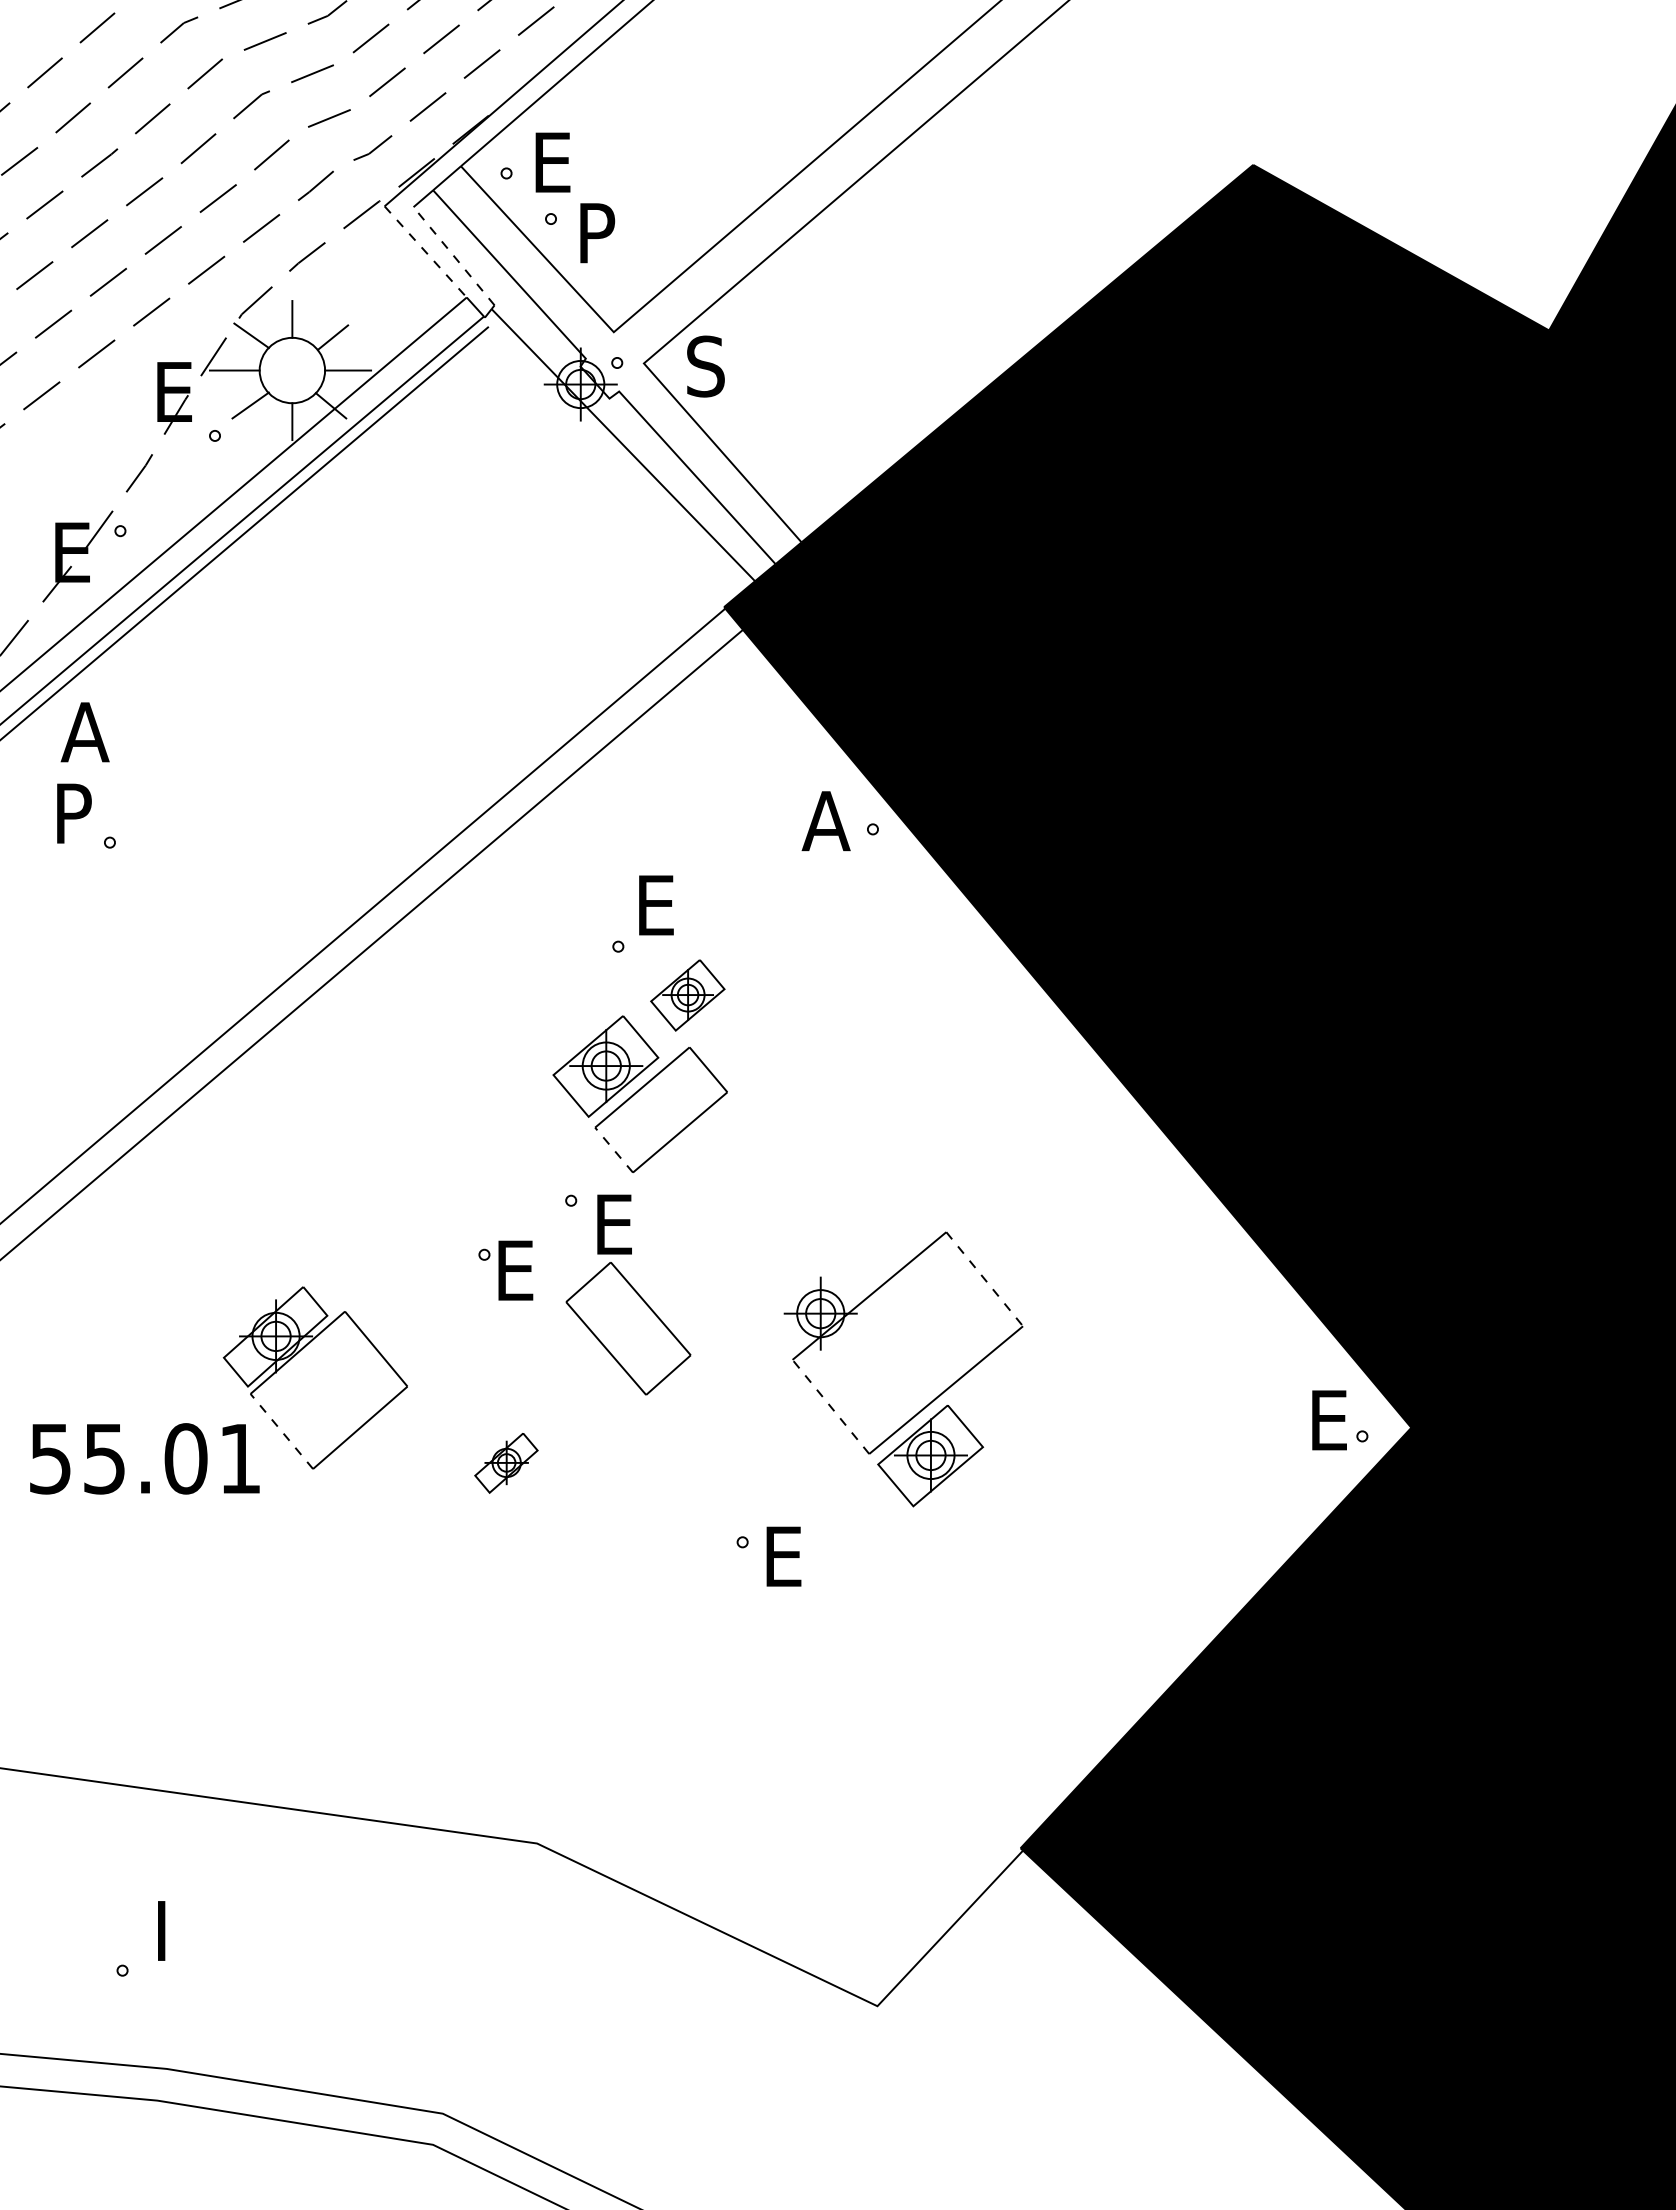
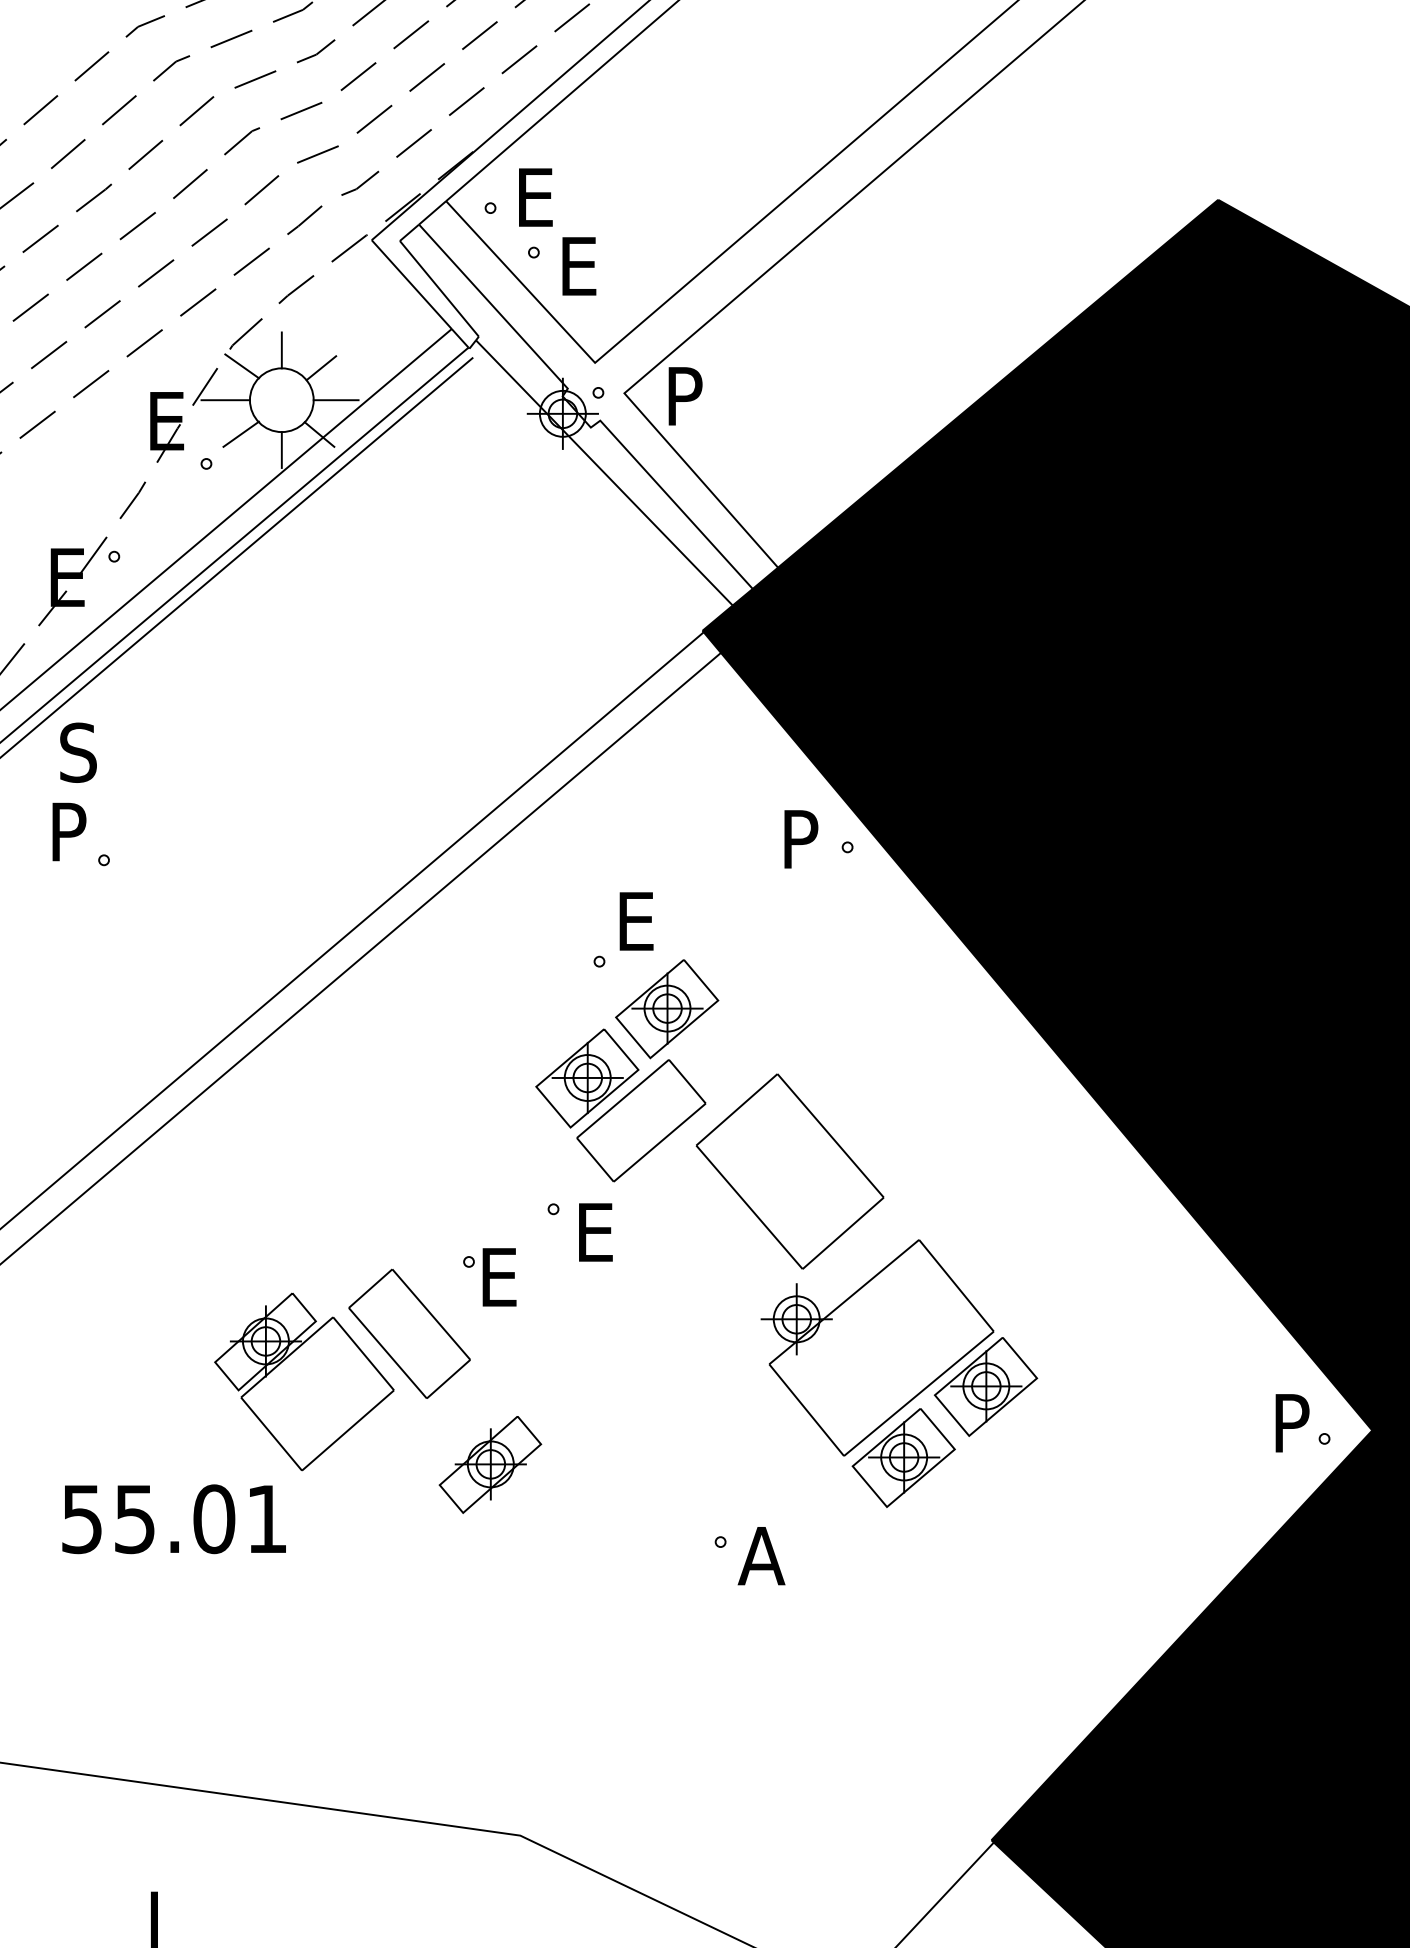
text: (601, 233) -> (583, 266), P -> E
line: (426, 252) -> (412, 285), dashed -> solid
line: (454, 256) -> (439, 289), dashed -> solid
text: (705, 366) -> (684, 396), S -> P
text: (84, 732) -> (79, 752), A -> S
text: (825, 821) -> (801, 839), A -> P
part: (687, 995) -> (666, 1009), size x1.43
line: (613, 1149) -> (594, 1159), dashed -> solid
part: (813, 1161) -> (789, 1171), added
line: (984, 1279) -> (956, 1285), dashed -> solid
part: (628, 1328) -> (409, 1333), moved
part: (1014, 1383) -> (985, 1387), added
line: (830, 1406) -> (806, 1409), dashed -> solid
text: (1332, 1420) -> (1295, 1423), E -> P
line: (281, 1431) -> (271, 1434), dashed -> solid
text: (144, 1458) -> (173, 1518), moved
part: (506, 1463) -> (490, 1465), size x1.67
text: (784, 1556) -> (761, 1555), E -> A

